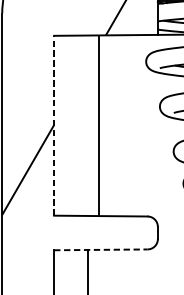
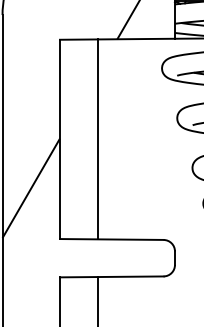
line: (54, 125) -> (60, 139), dashed -> solid
line: (99, 125) -> (98, 139), moved
line: (100, 249) -> (111, 276), dashed -> solid

